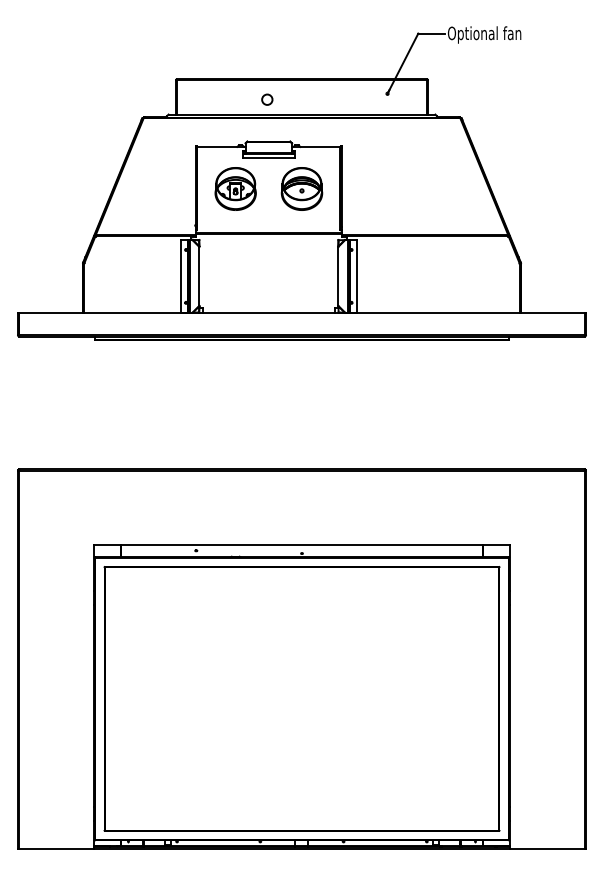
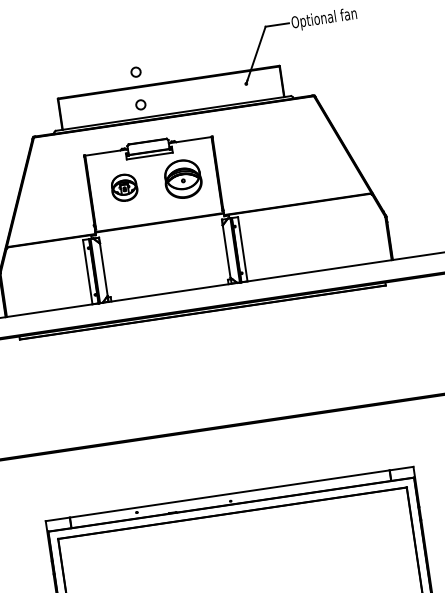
circle: (267, 62) -> (136, 71), added
part: (235, 188) -> (124, 187), size x0.7

